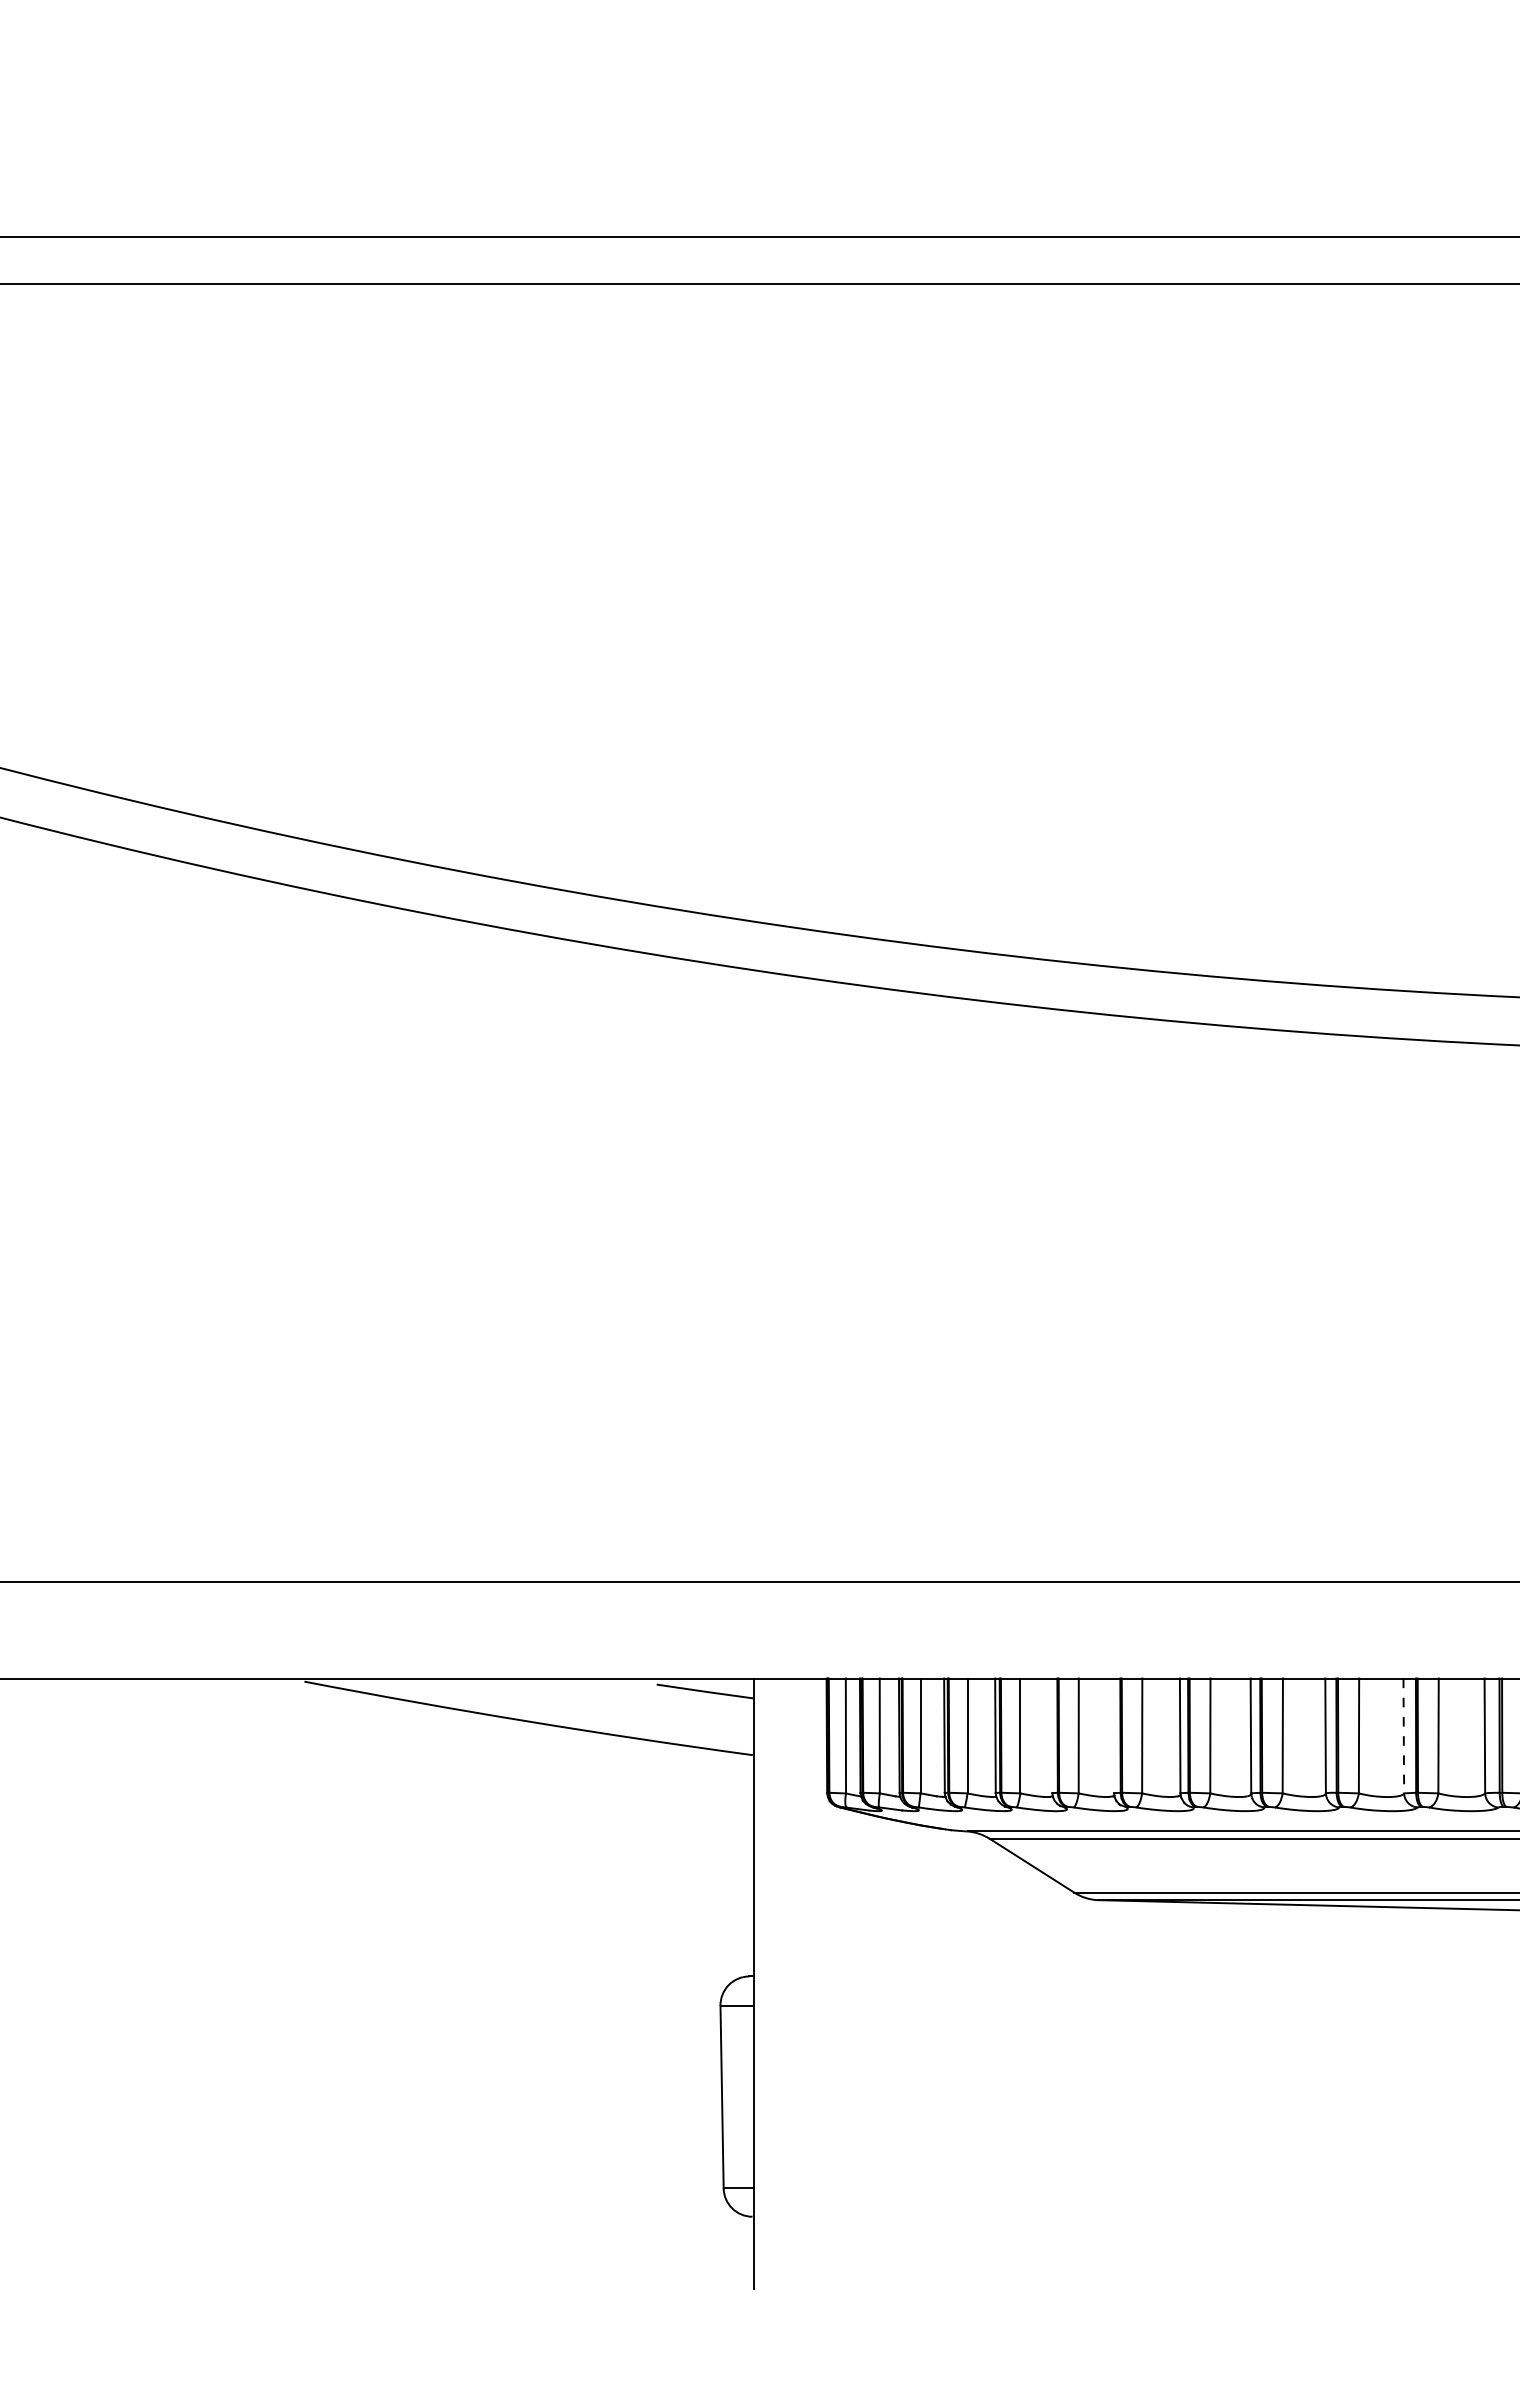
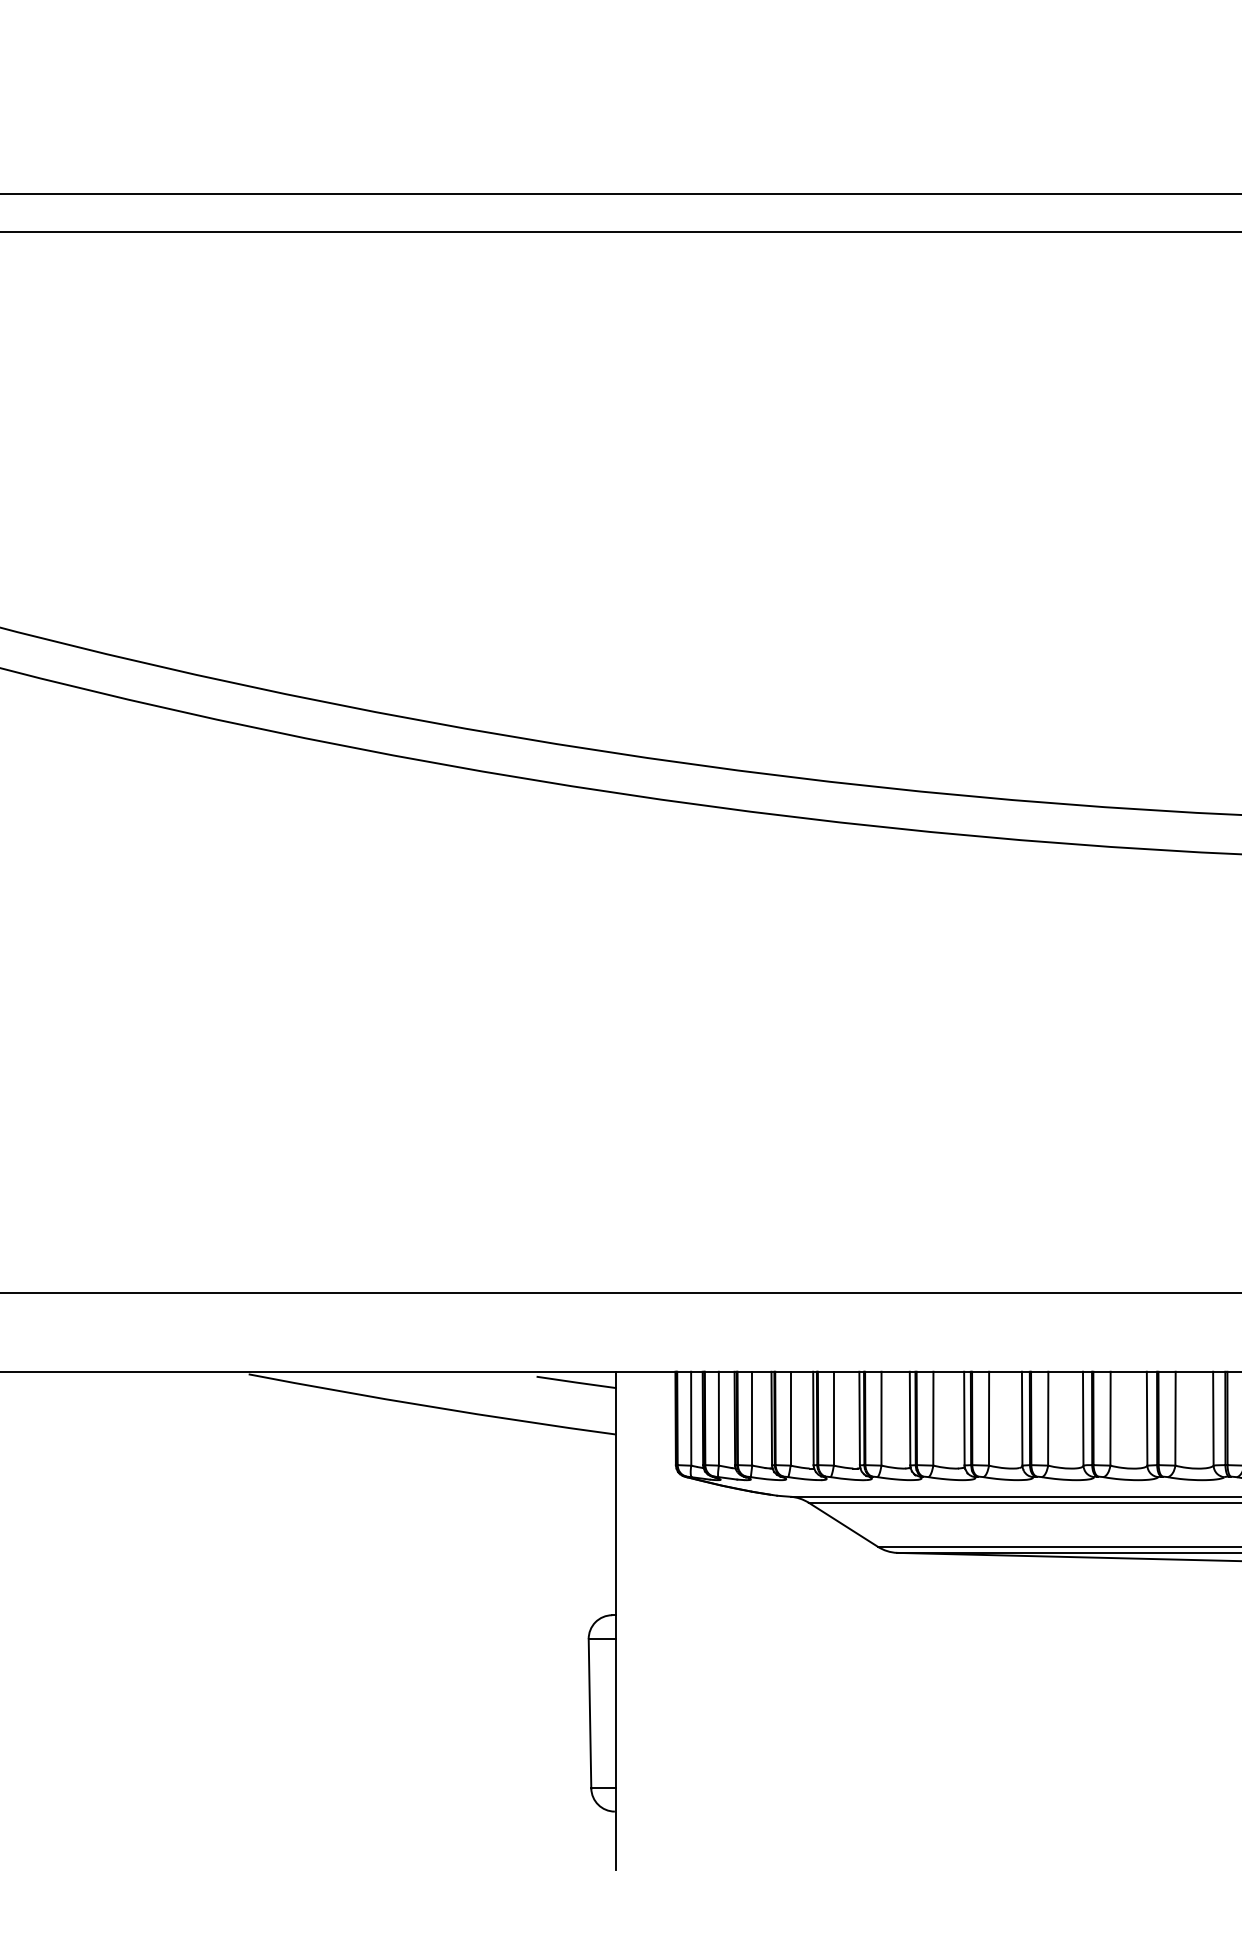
line: (1051, 1735) -> (859, 1418), added
line: (1113, 1735) -> (909, 1418), added
line: (1403, 1736) -> (1146, 1419), dashed -> solid

